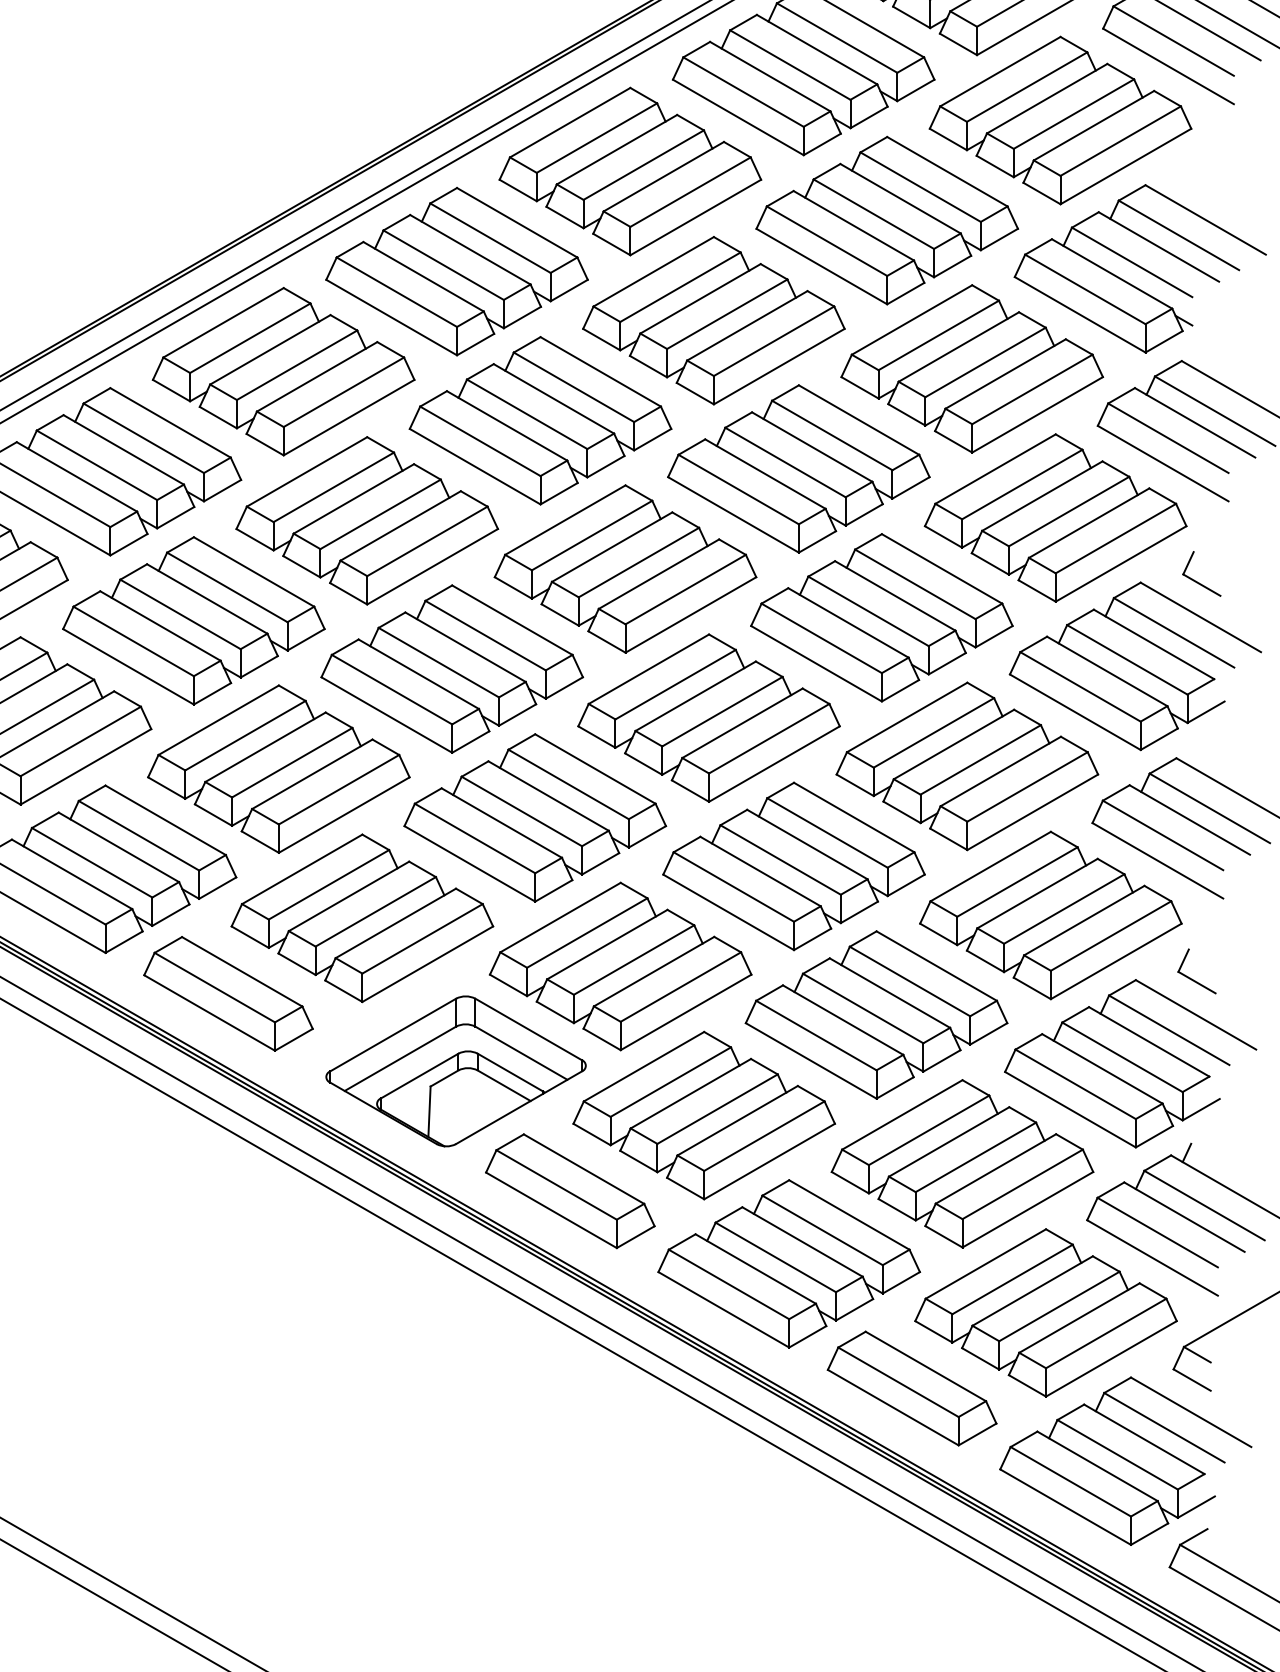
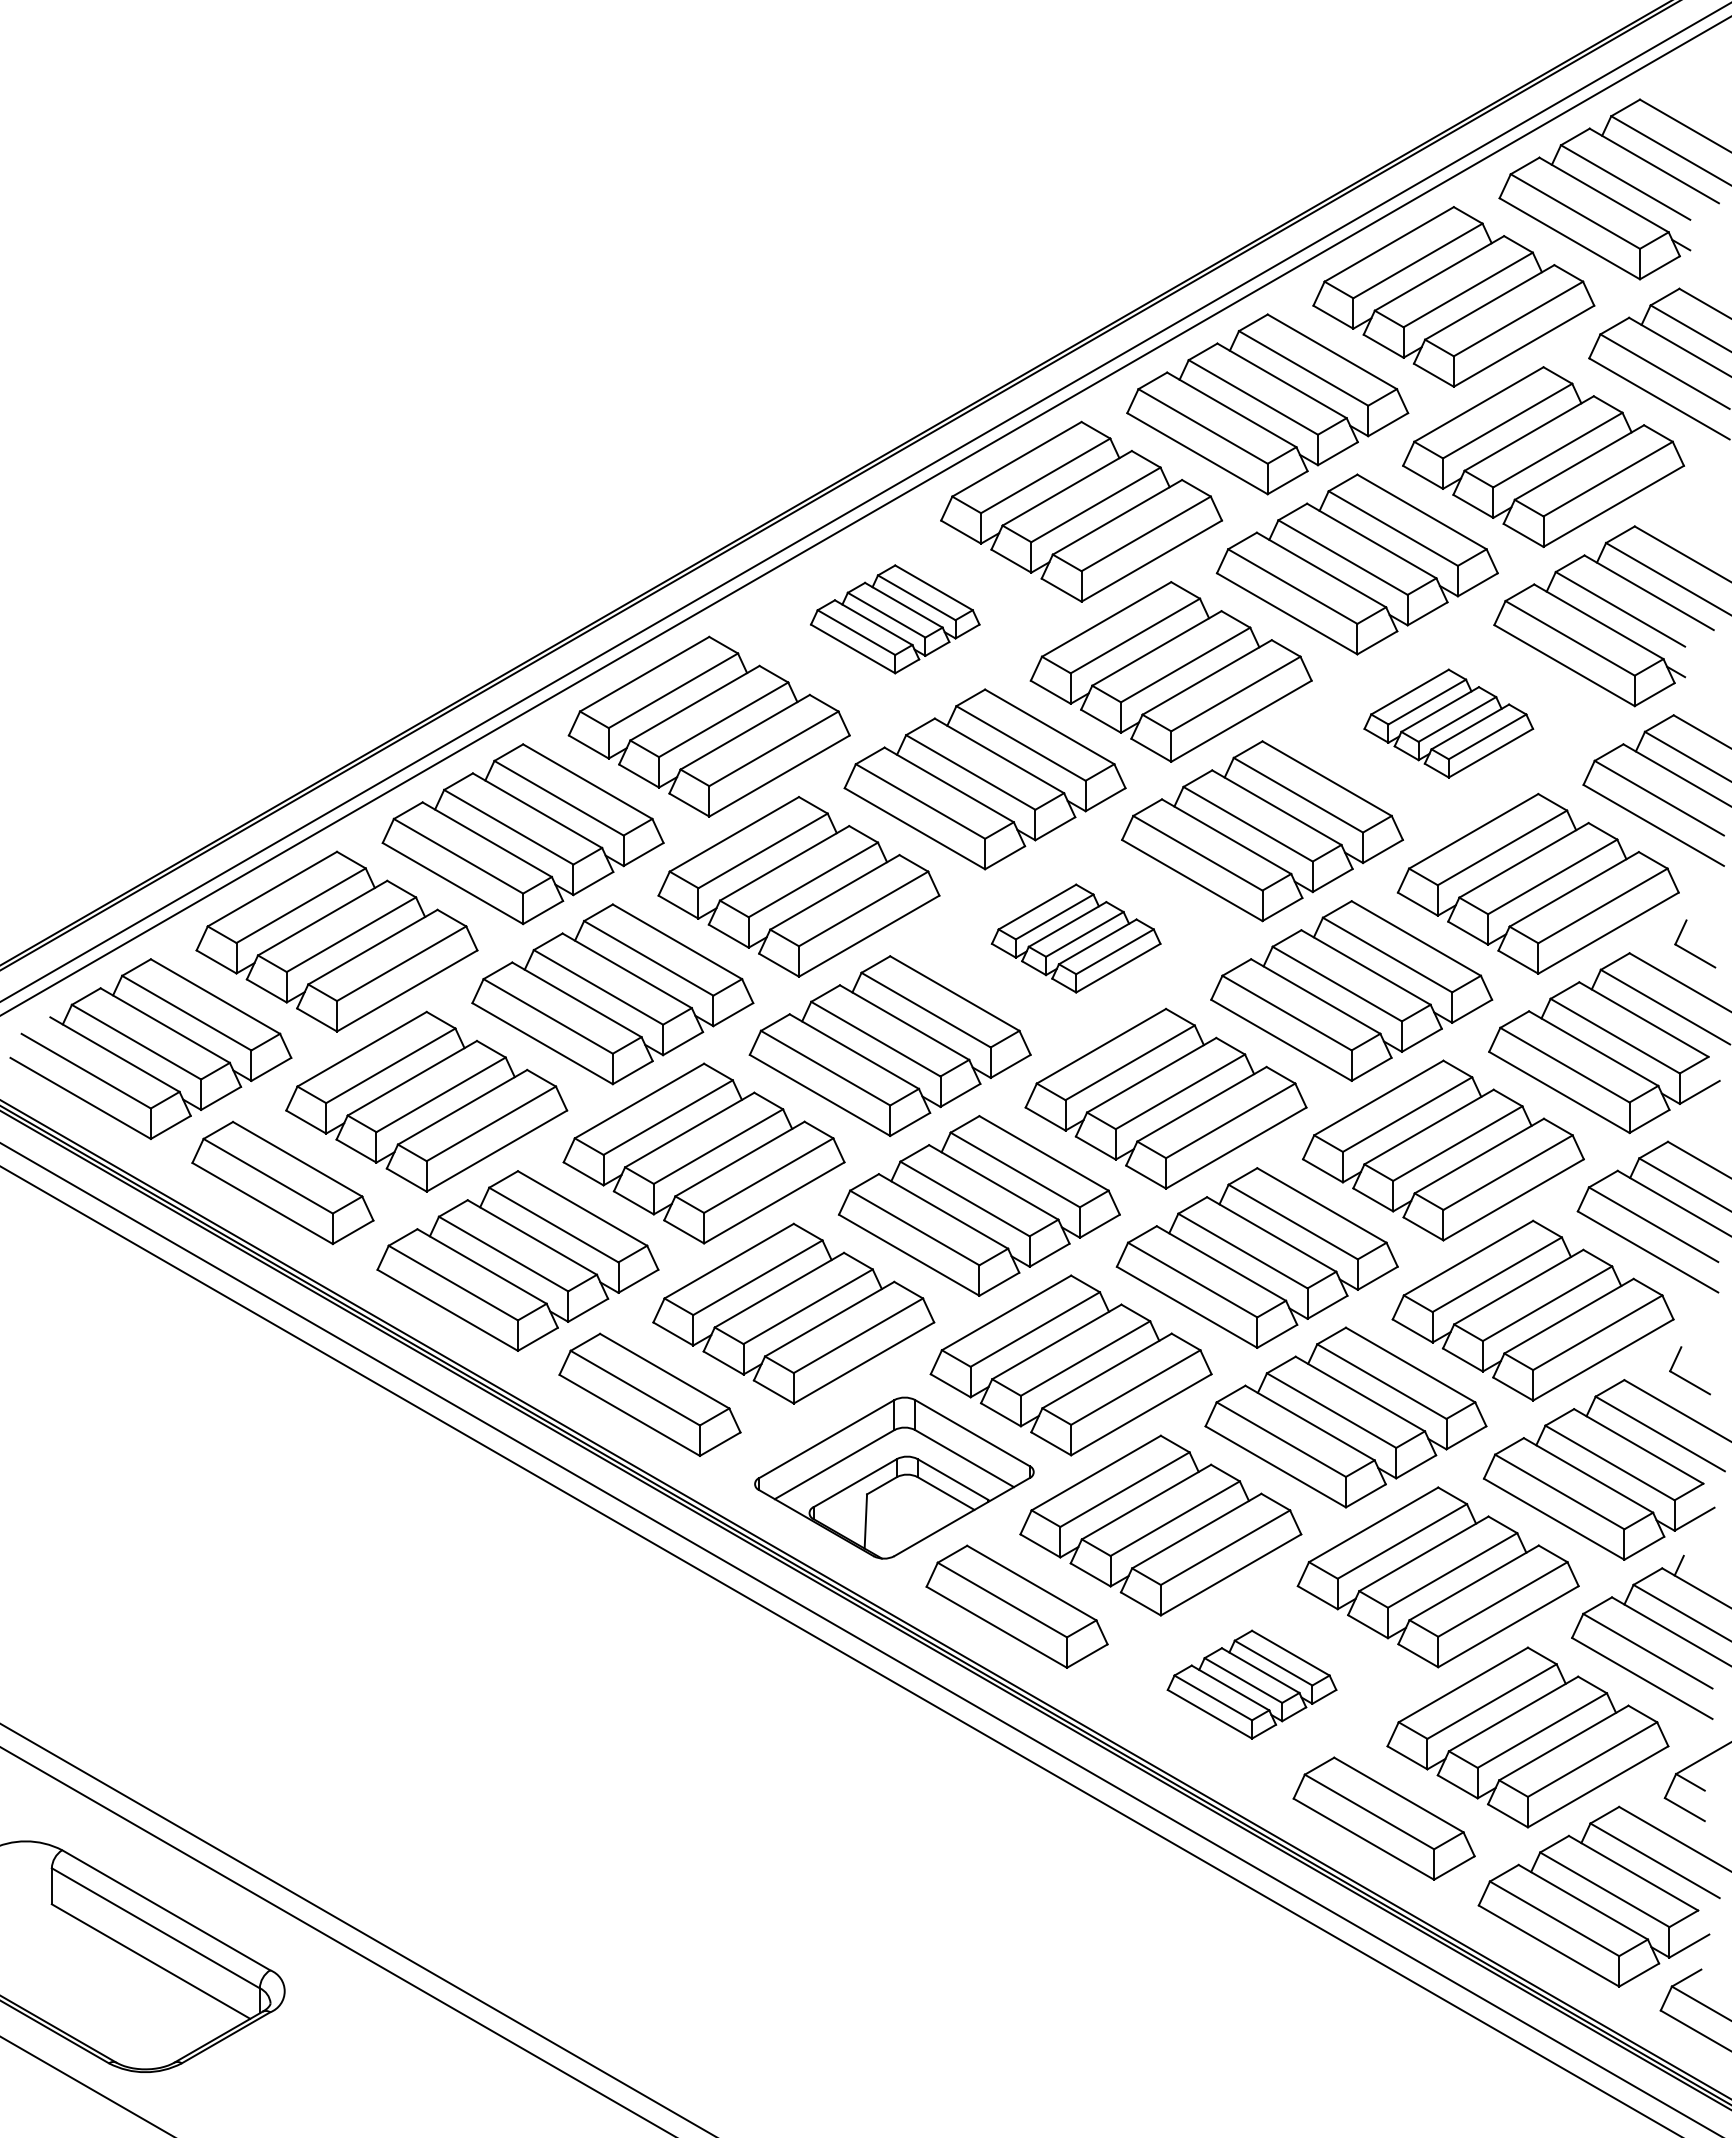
part: (456, 271) -> (894, 619), size x0.6
part: (972, 368) -> (1448, 723), size x0.6
part: (624, 568) -> (1075, 938), size x0.6
part: (788, 1263) -> (1251, 1684), size x0.6

